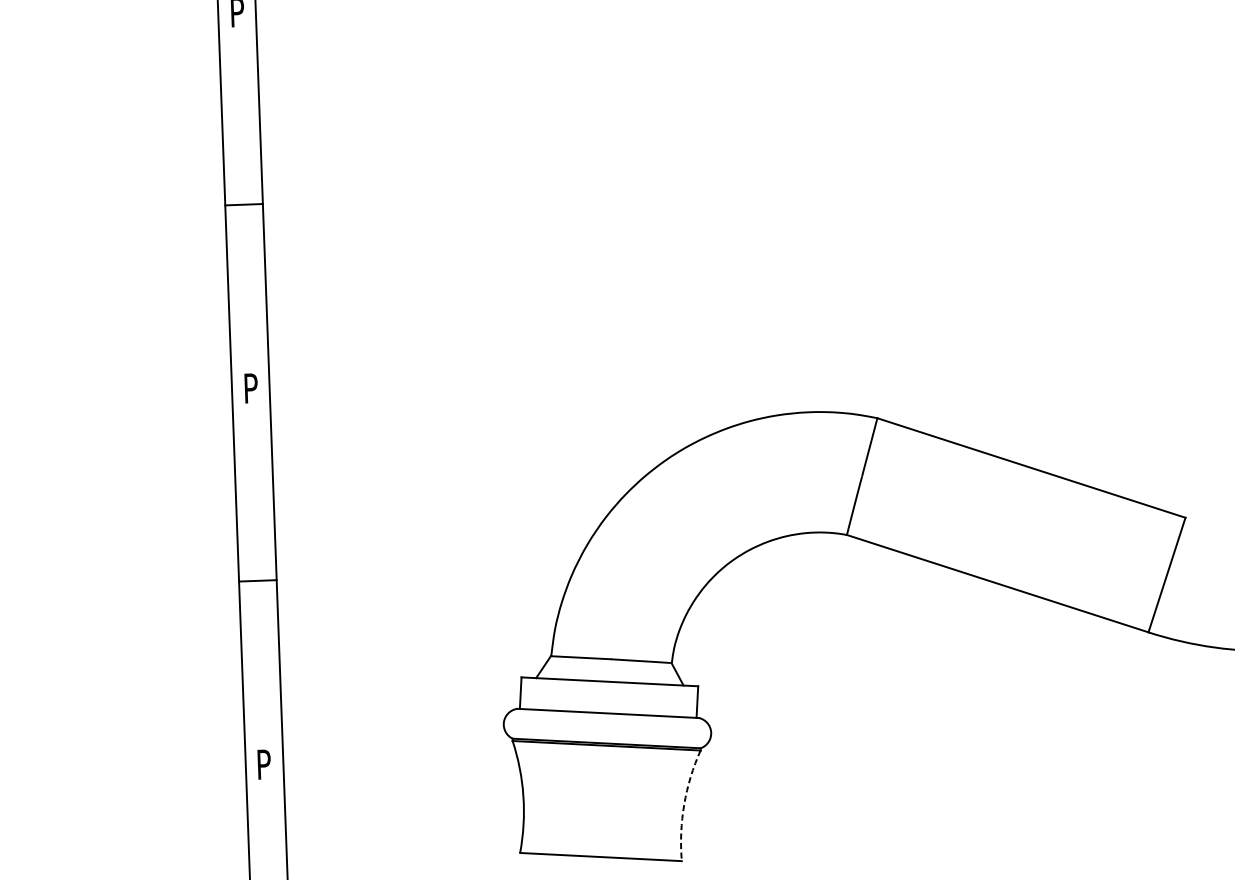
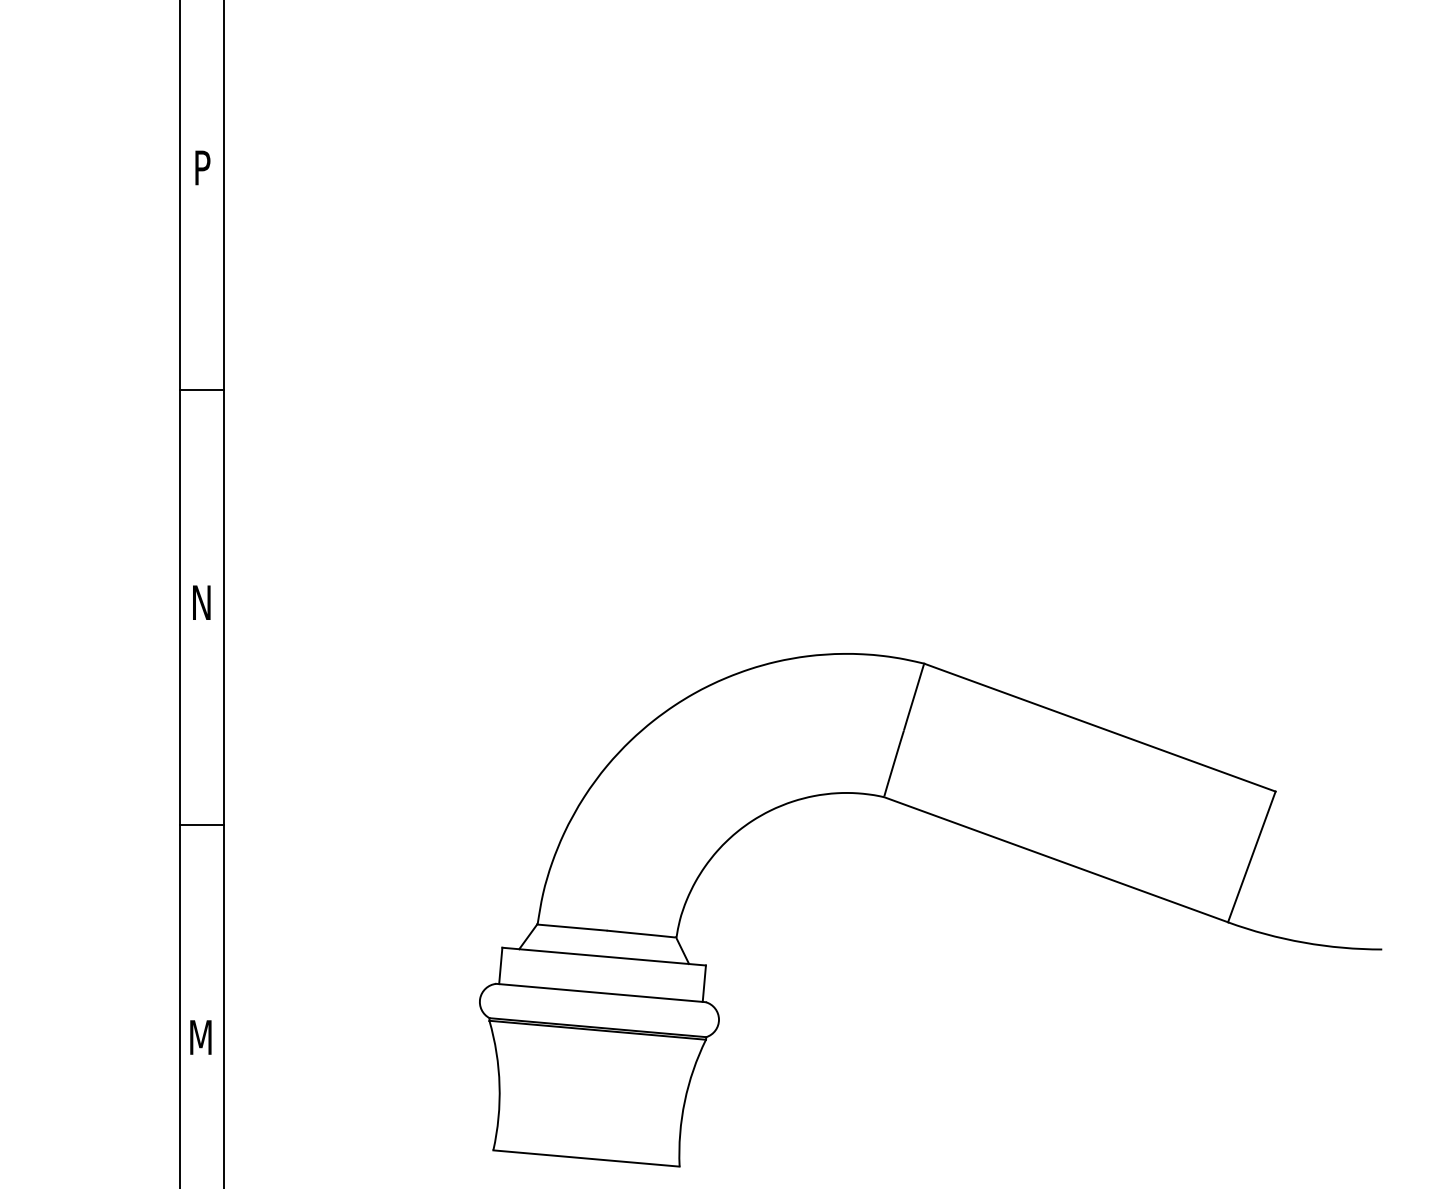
text: (250, 388) -> (201, 602), P -> N
text: (263, 764) -> (200, 1037), P -> M
arc: (683, 804) -> (684, 1101), dashed -> solid

